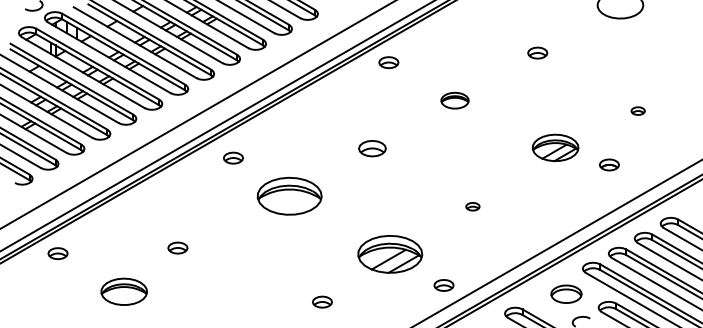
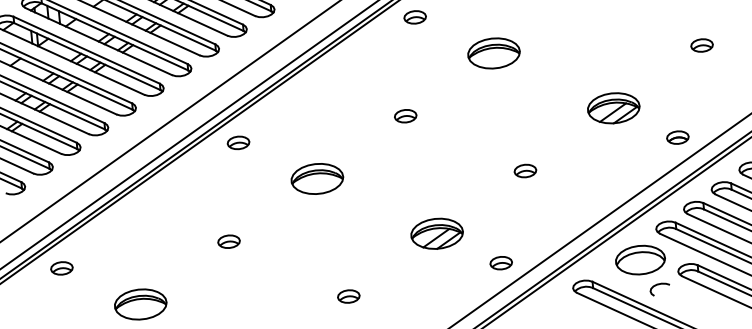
part: (454, 100) -> (493, 53), size x1.67
part: (637, 110) -> (701, 44), size x1.43
part: (555, 147) -> (613, 107), moved
part: (371, 148) -> (404, 116), size x0.71
part: (233, 157) -> (238, 142), moved
part: (609, 164) -> (677, 137), moved
part: (289, 196) -> (317, 179), size x0.71
part: (472, 206) -> (525, 170), size x1.43
part: (177, 247) -> (228, 241), moved
part: (389, 254) -> (436, 233), size x0.71
part: (566, 293) -> (640, 259), size x1.43
part: (322, 301) -> (348, 295), moved

